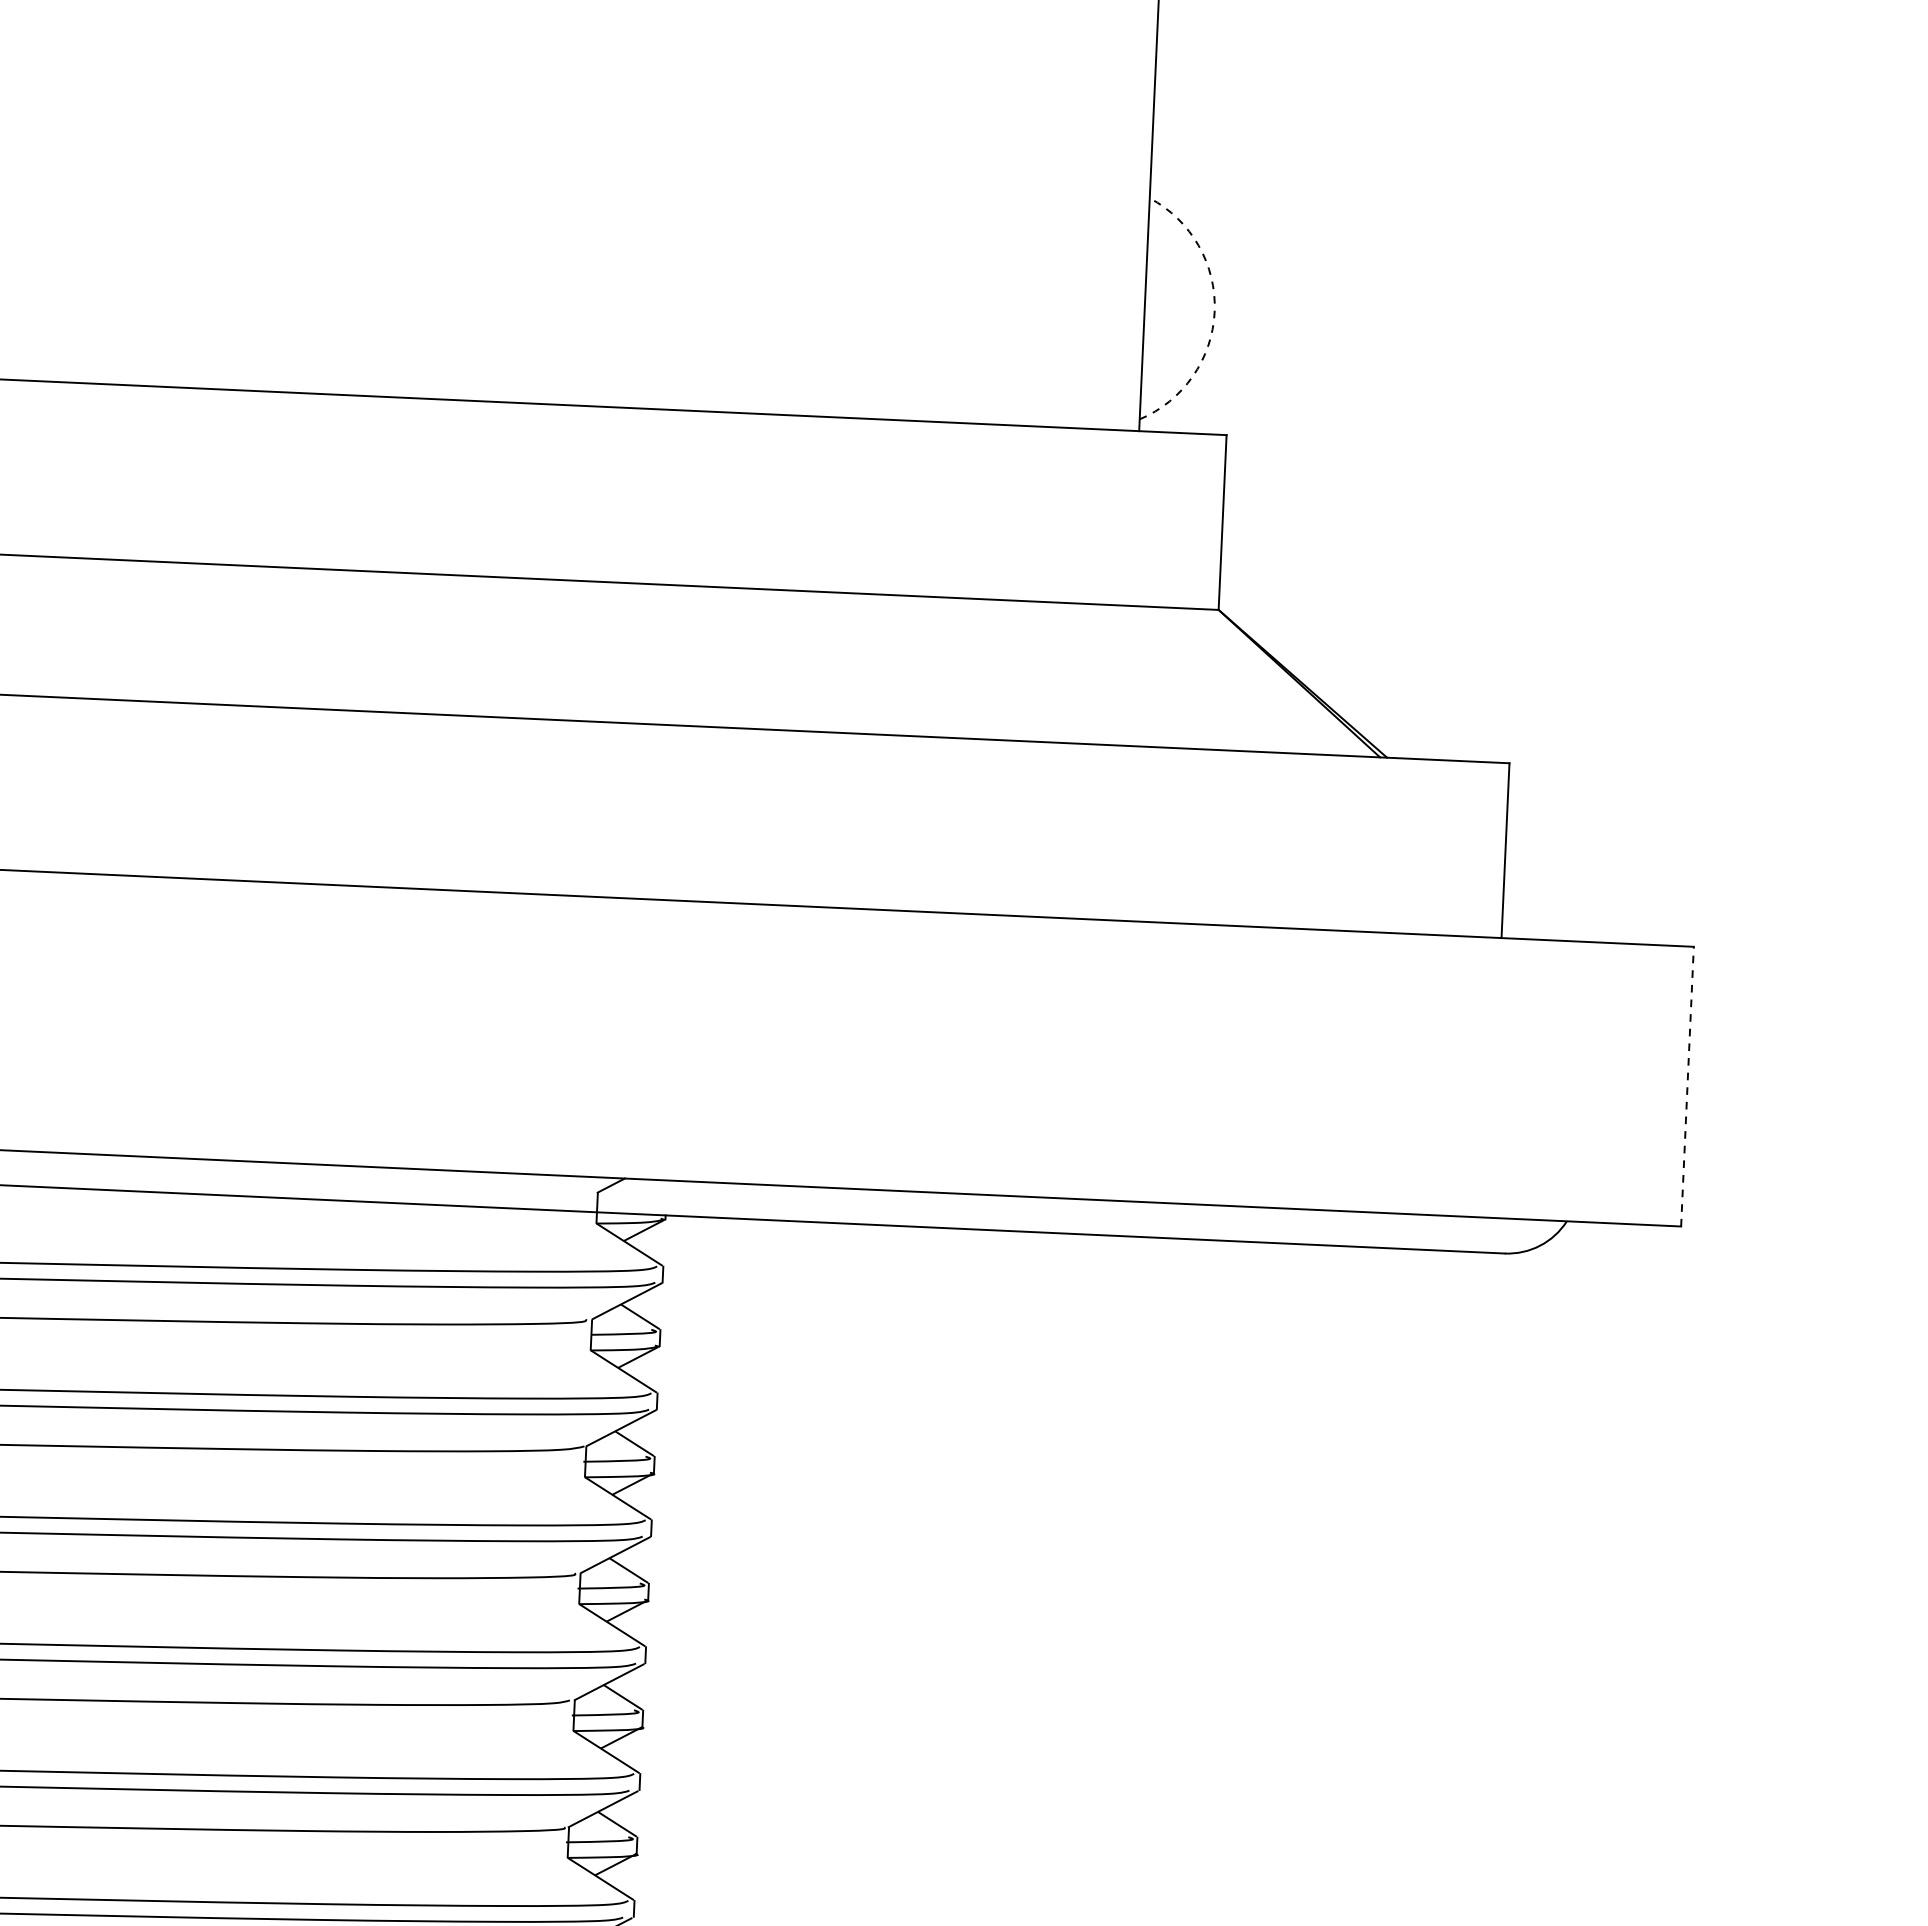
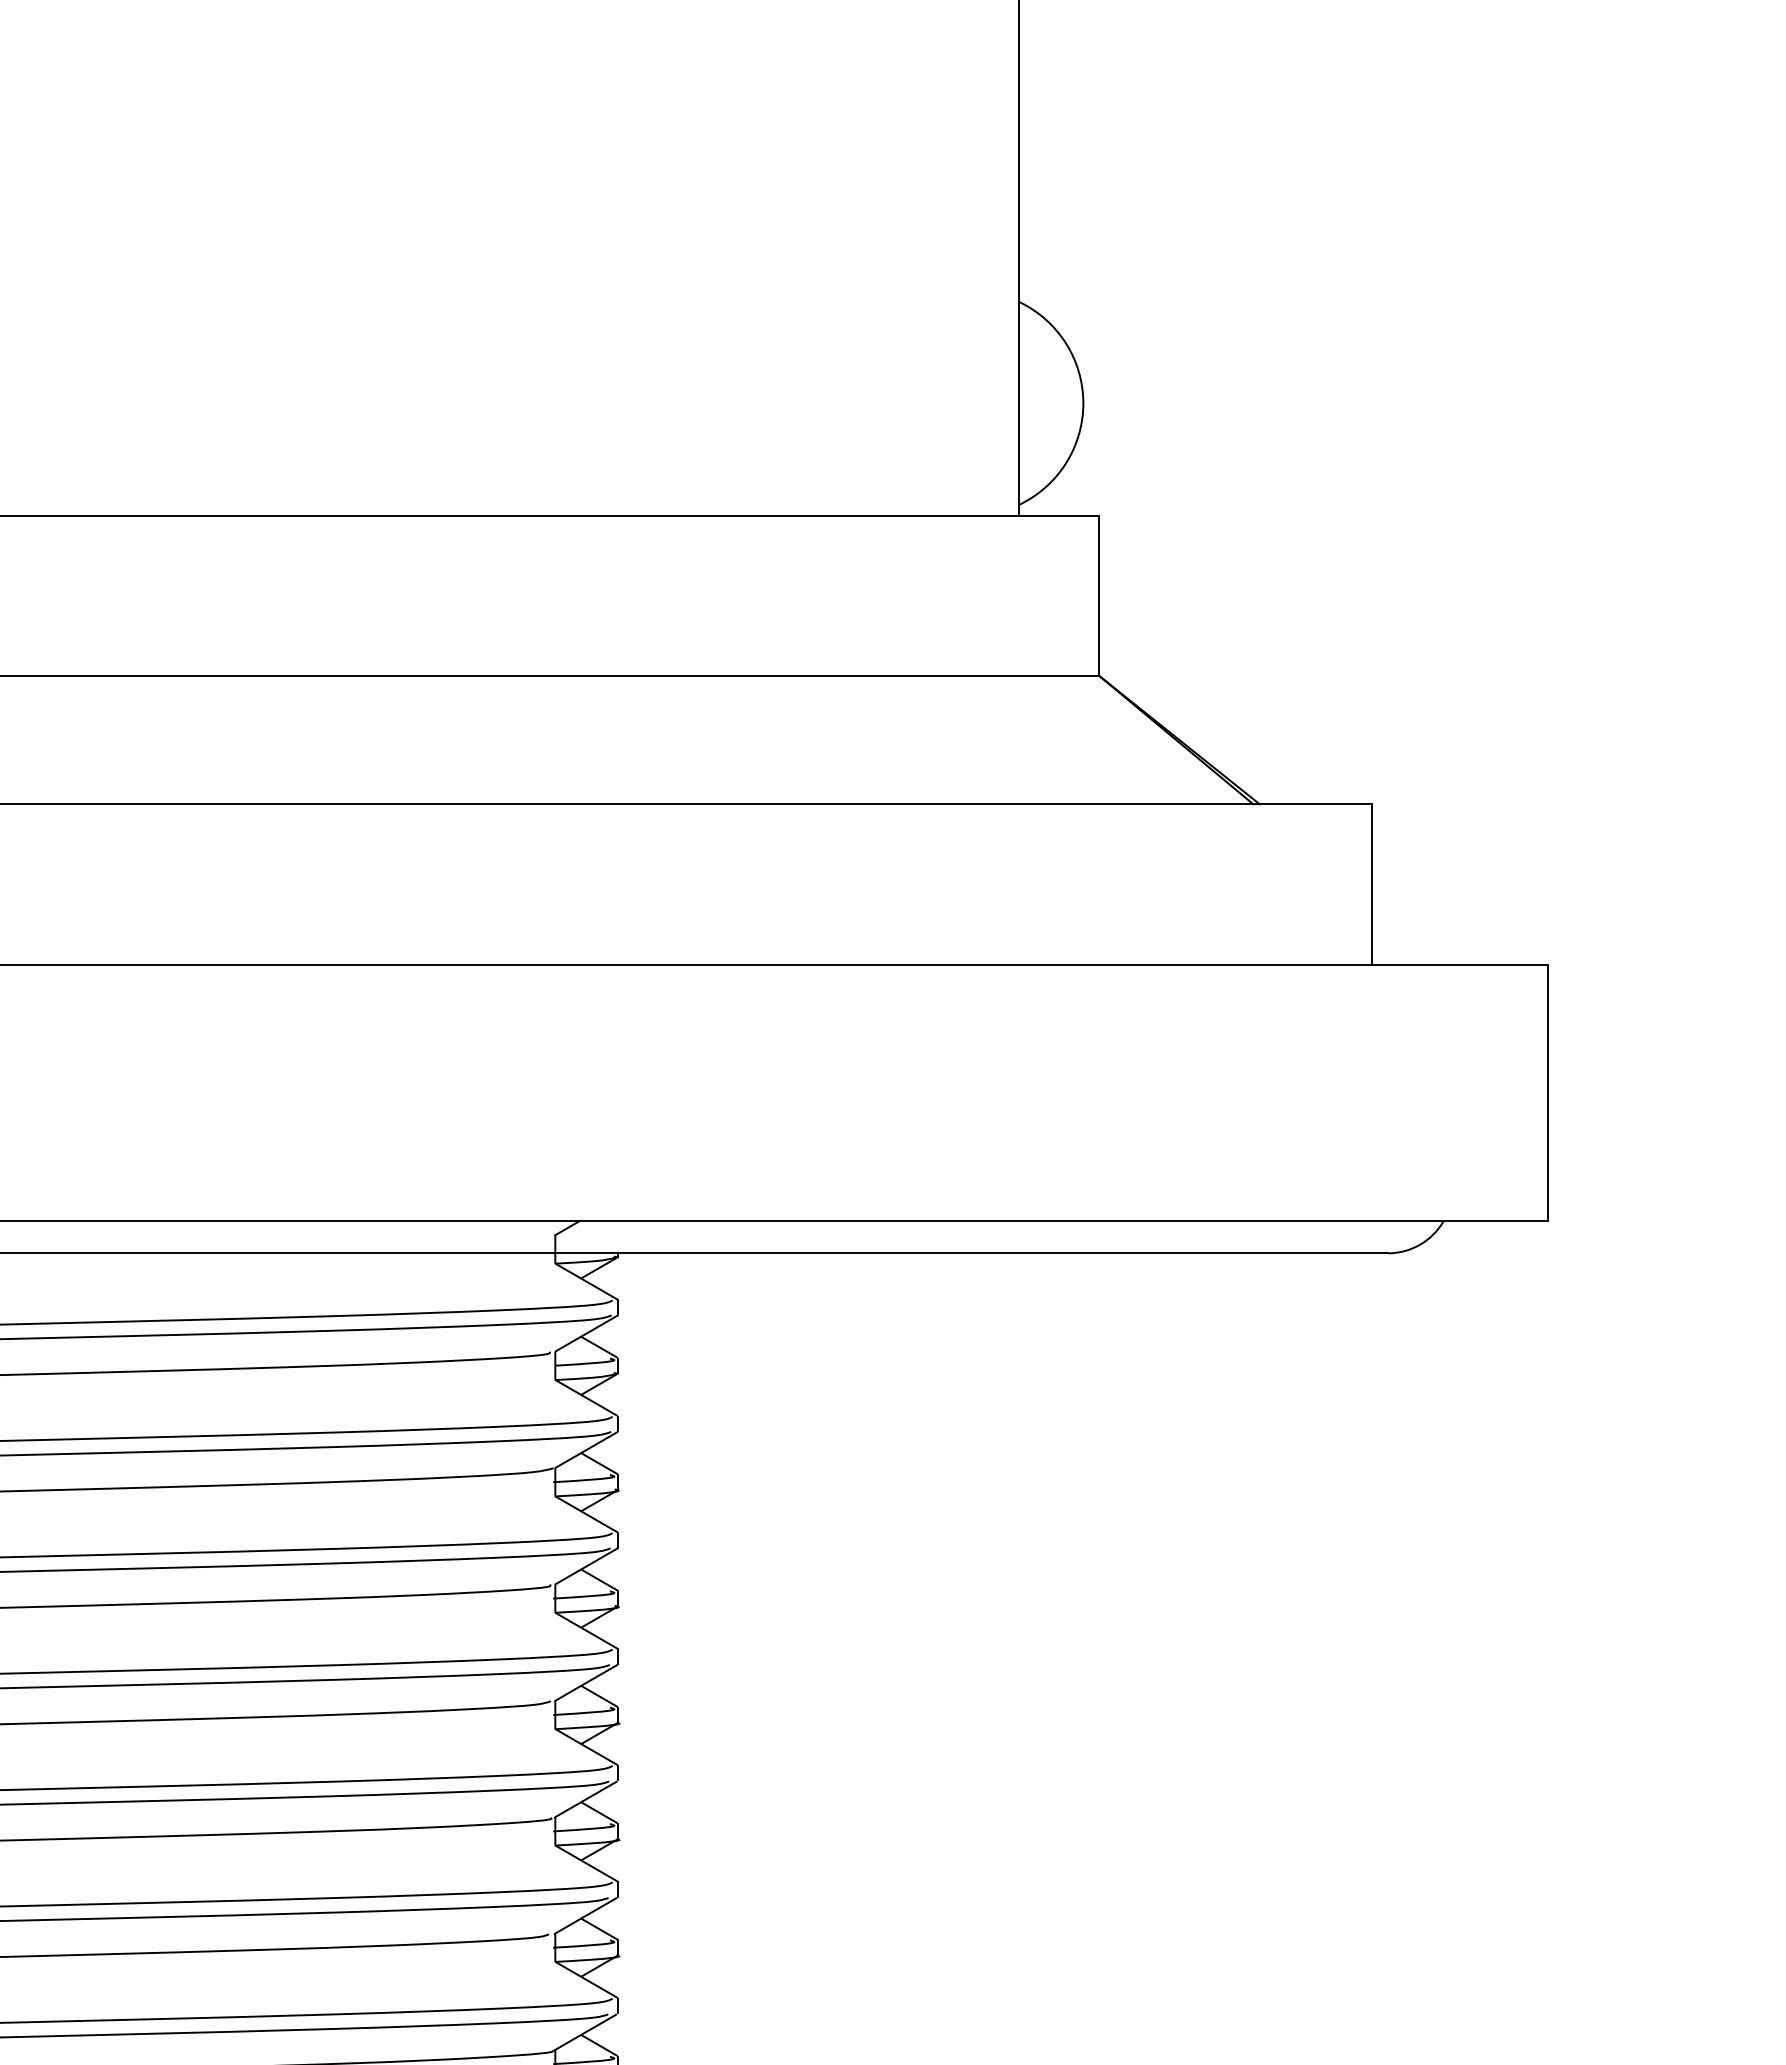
arc: (1214, 312) -> (1083, 403), dashed -> solid
line: (1687, 1086) -> (1548, 1092), dashed -> solid

